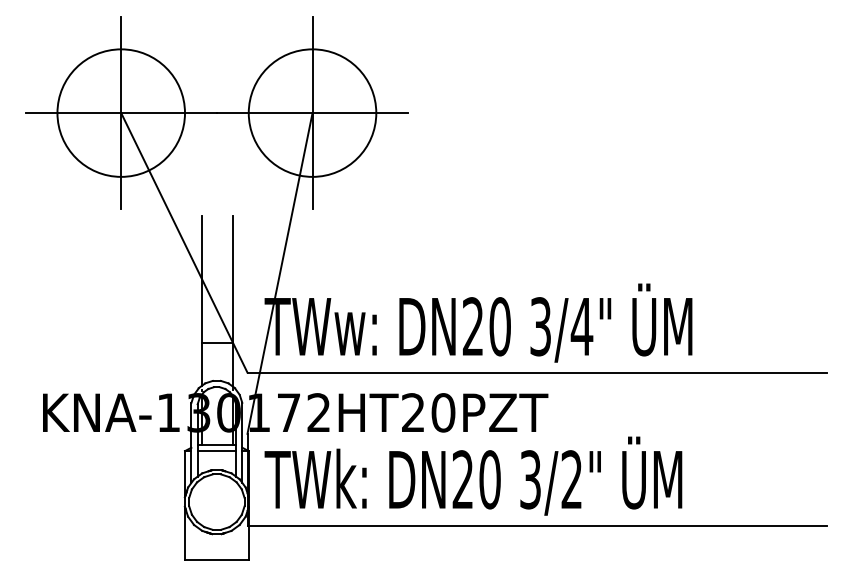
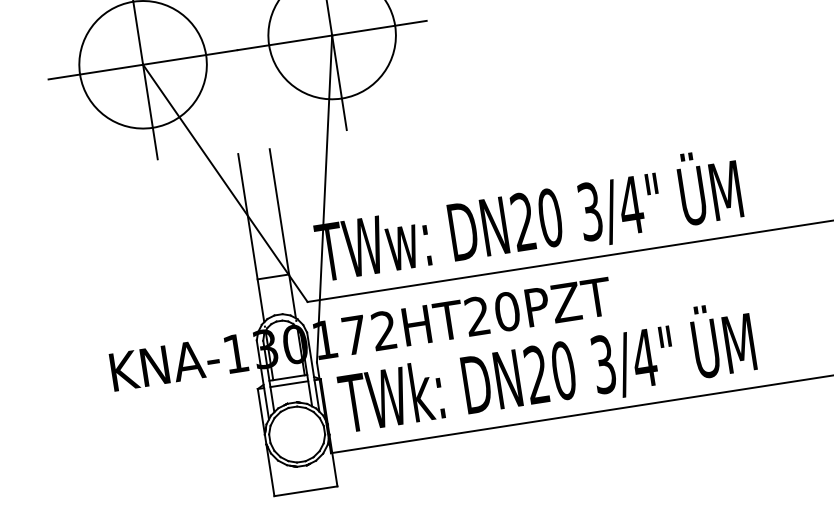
text: (571, 479) -> (644, 357), 3/2" -> 3/4"

